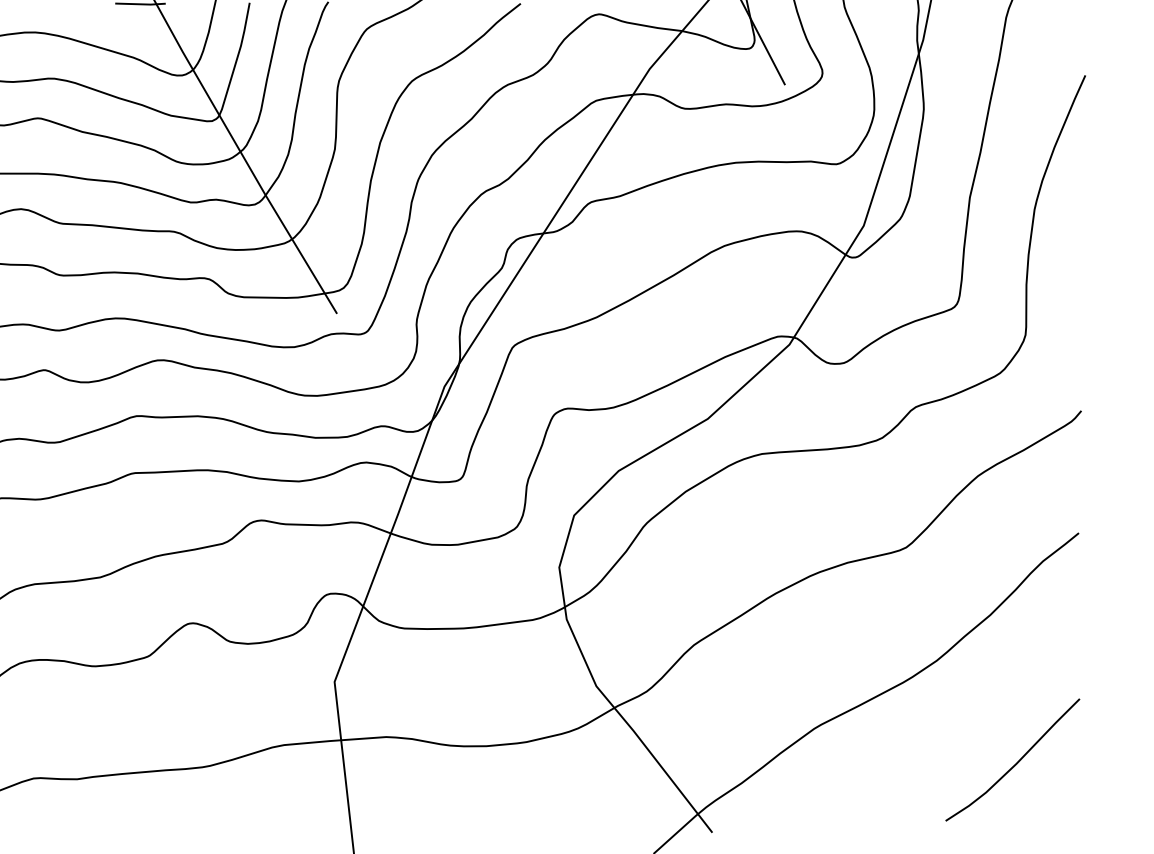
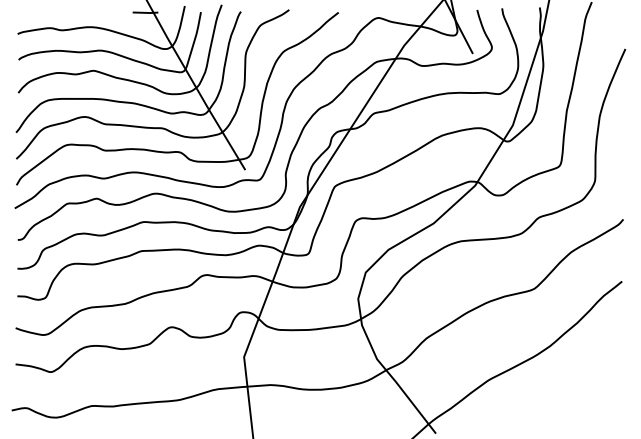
curve: (1016, 761) -> (590, 397), removed

